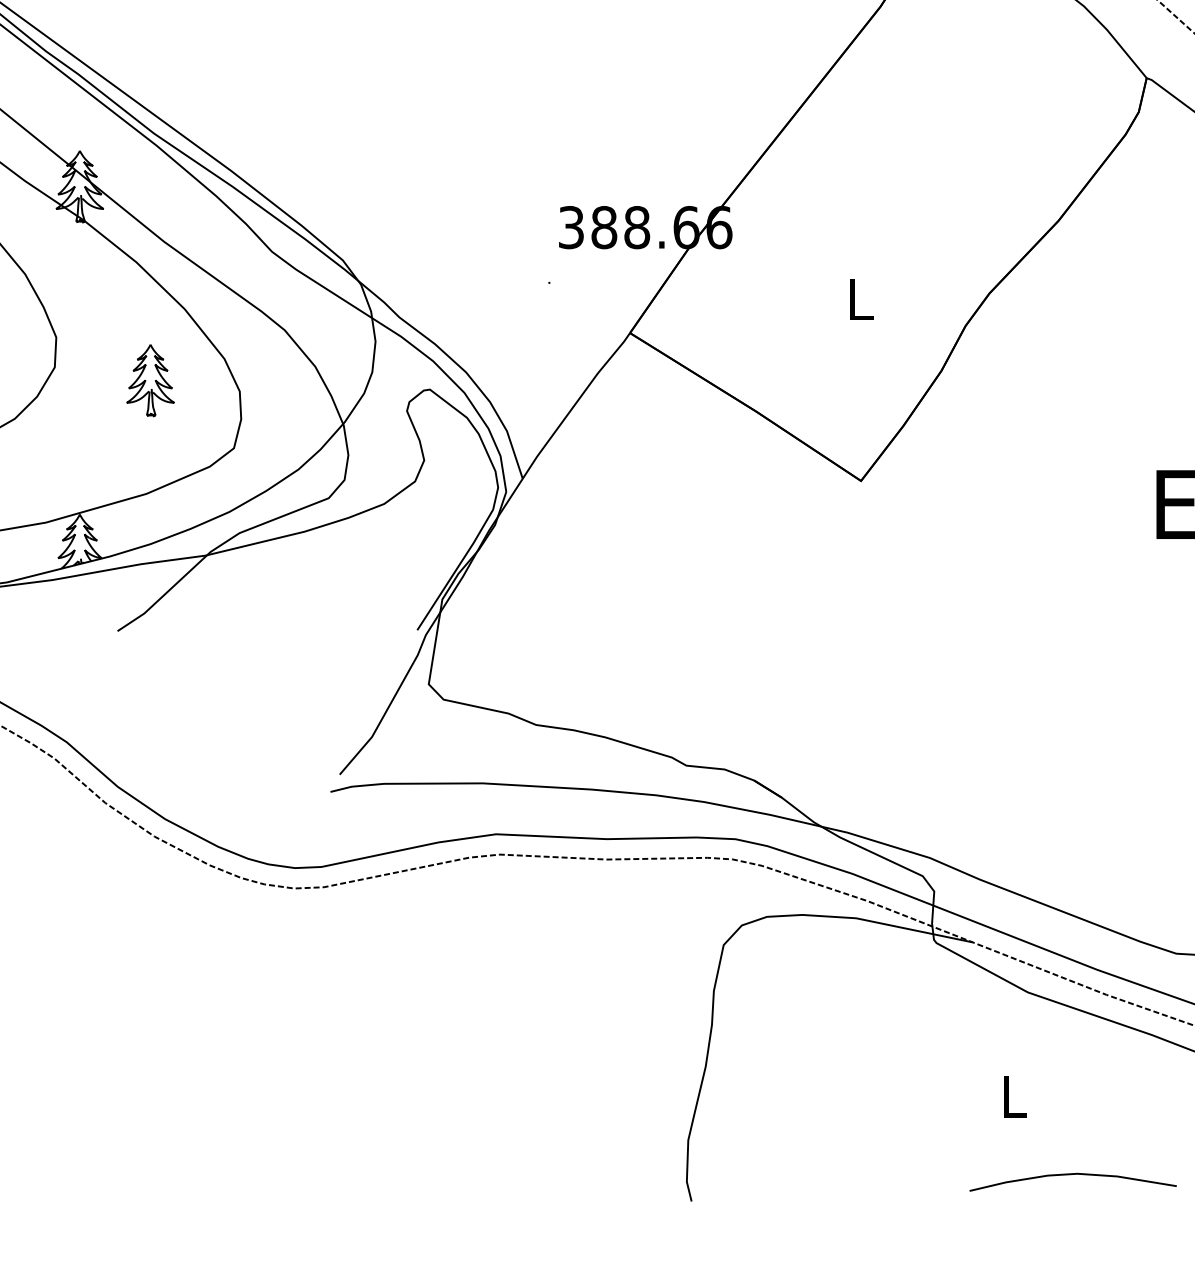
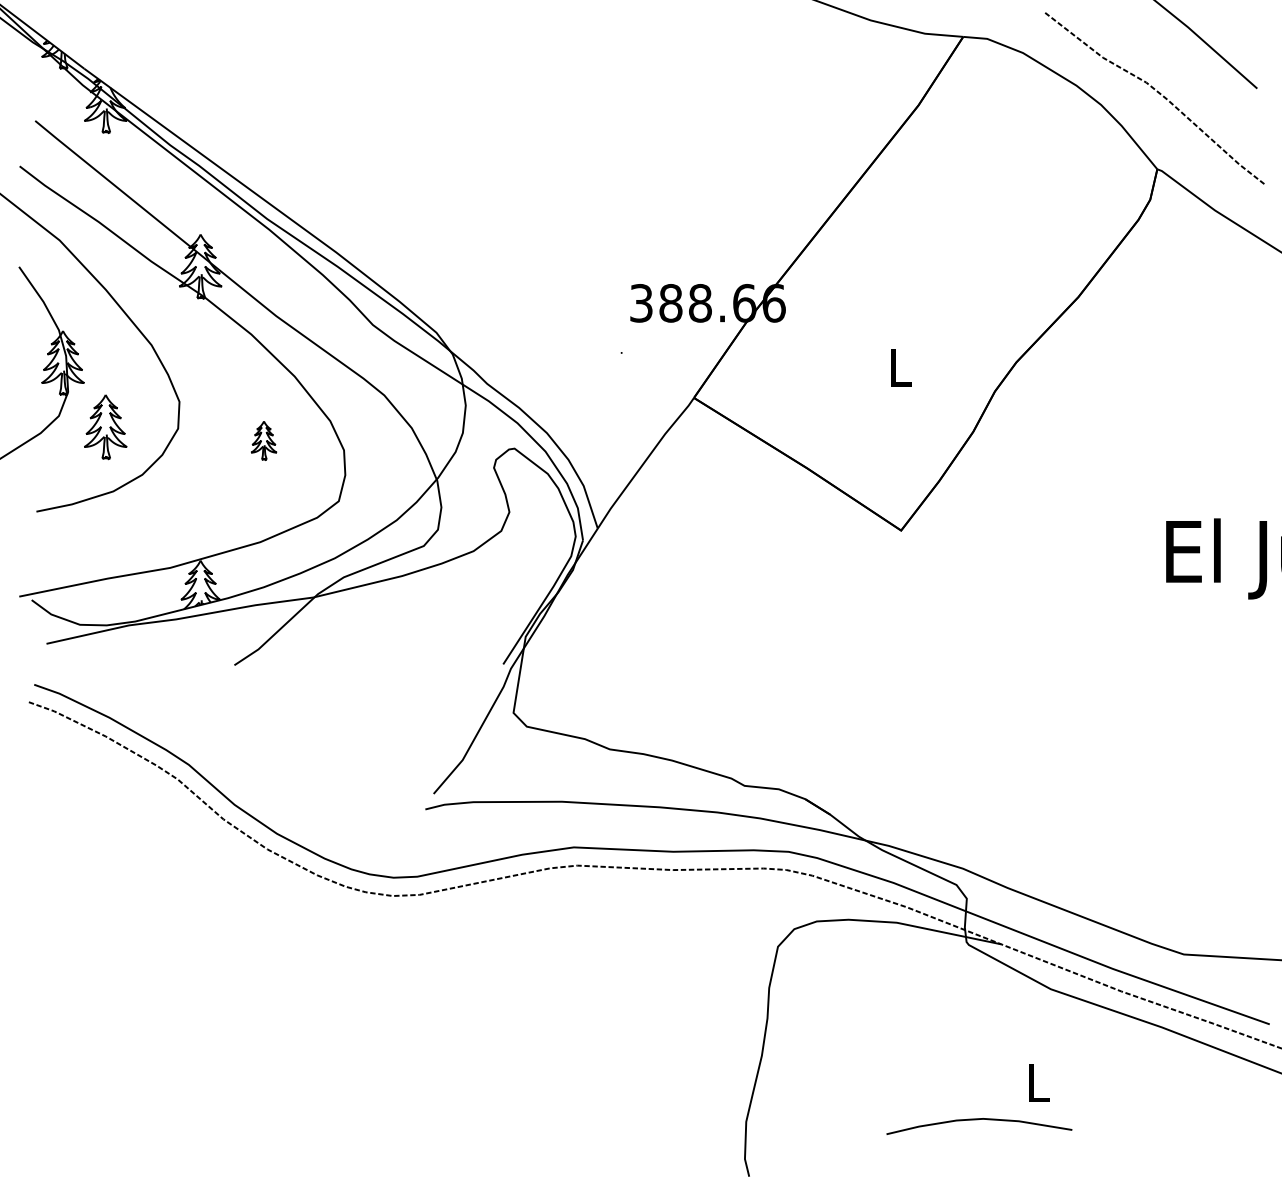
part: (149, 380) -> (263, 440), size x0.6
curve: (1072, 1175) -> (978, 1120), moved

